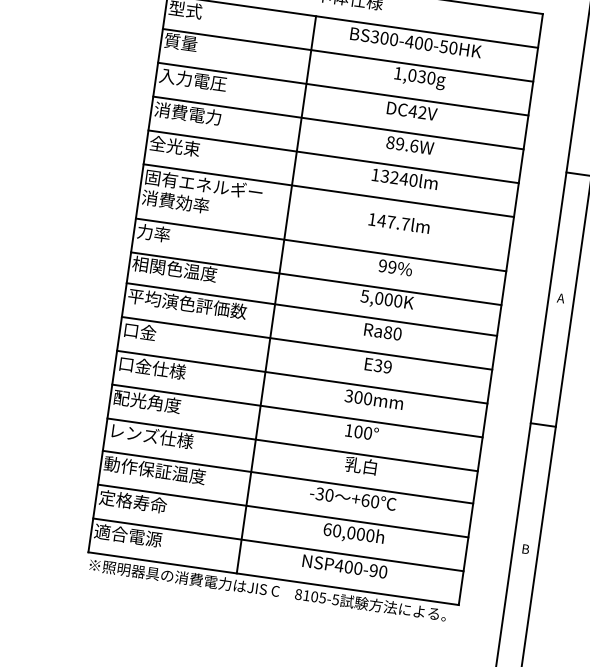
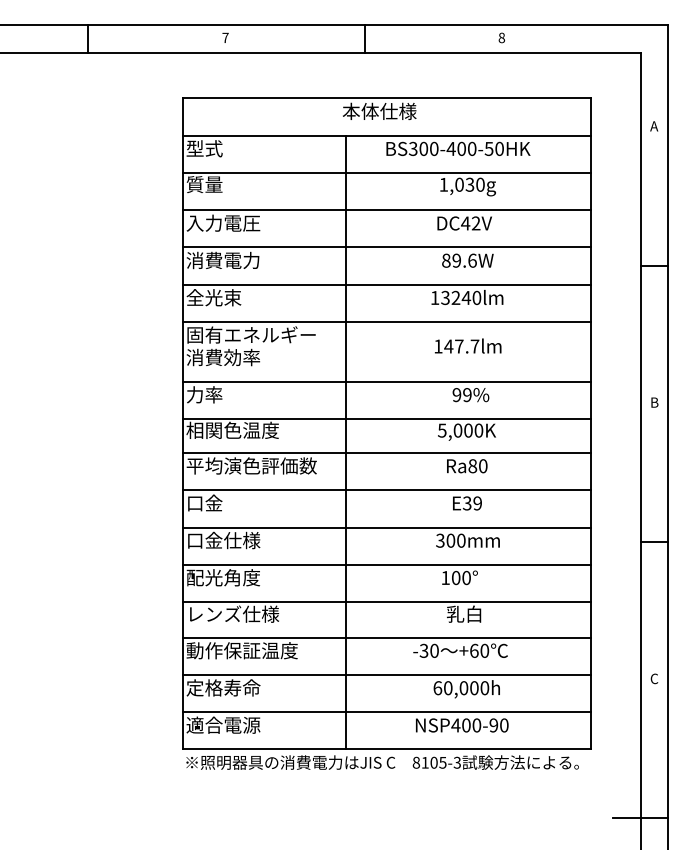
text: (561, 298) -> (654, 402), A -> B
text: (525, 548) -> (654, 678), B -> C
text: (336, 598) -> (457, 761), 8105-5 -> 8105-3

